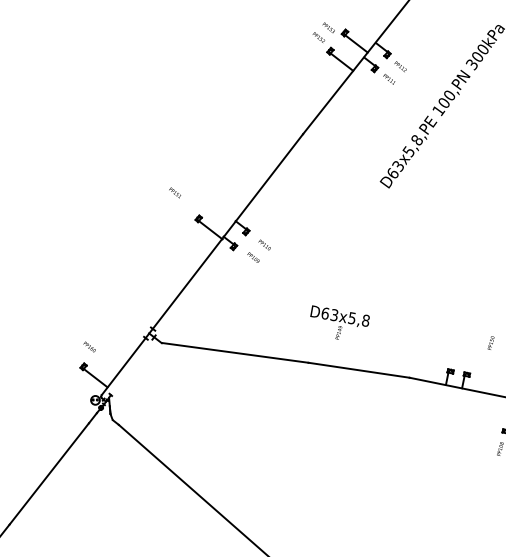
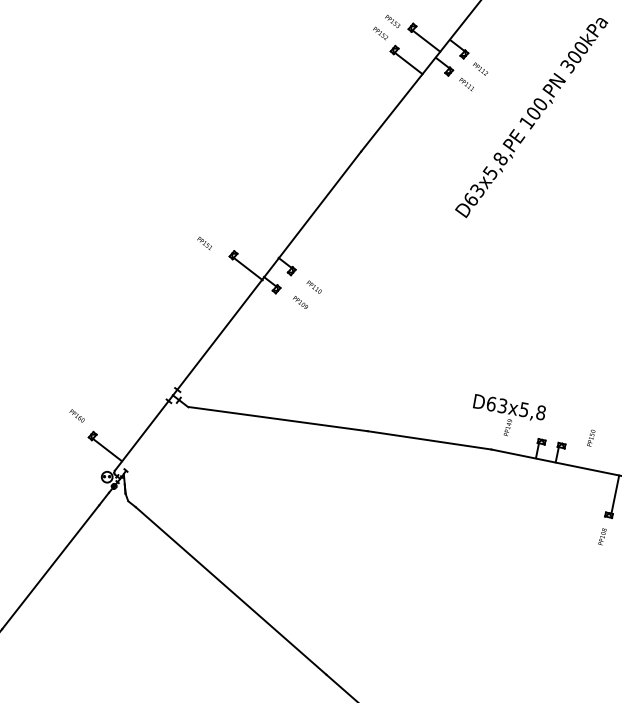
text: (174, 192) -> (204, 243), moved
text: (340, 322) -> (509, 415), moved
text: (491, 342) -> (591, 437), moved
text: (89, 346) -> (76, 415), moved

